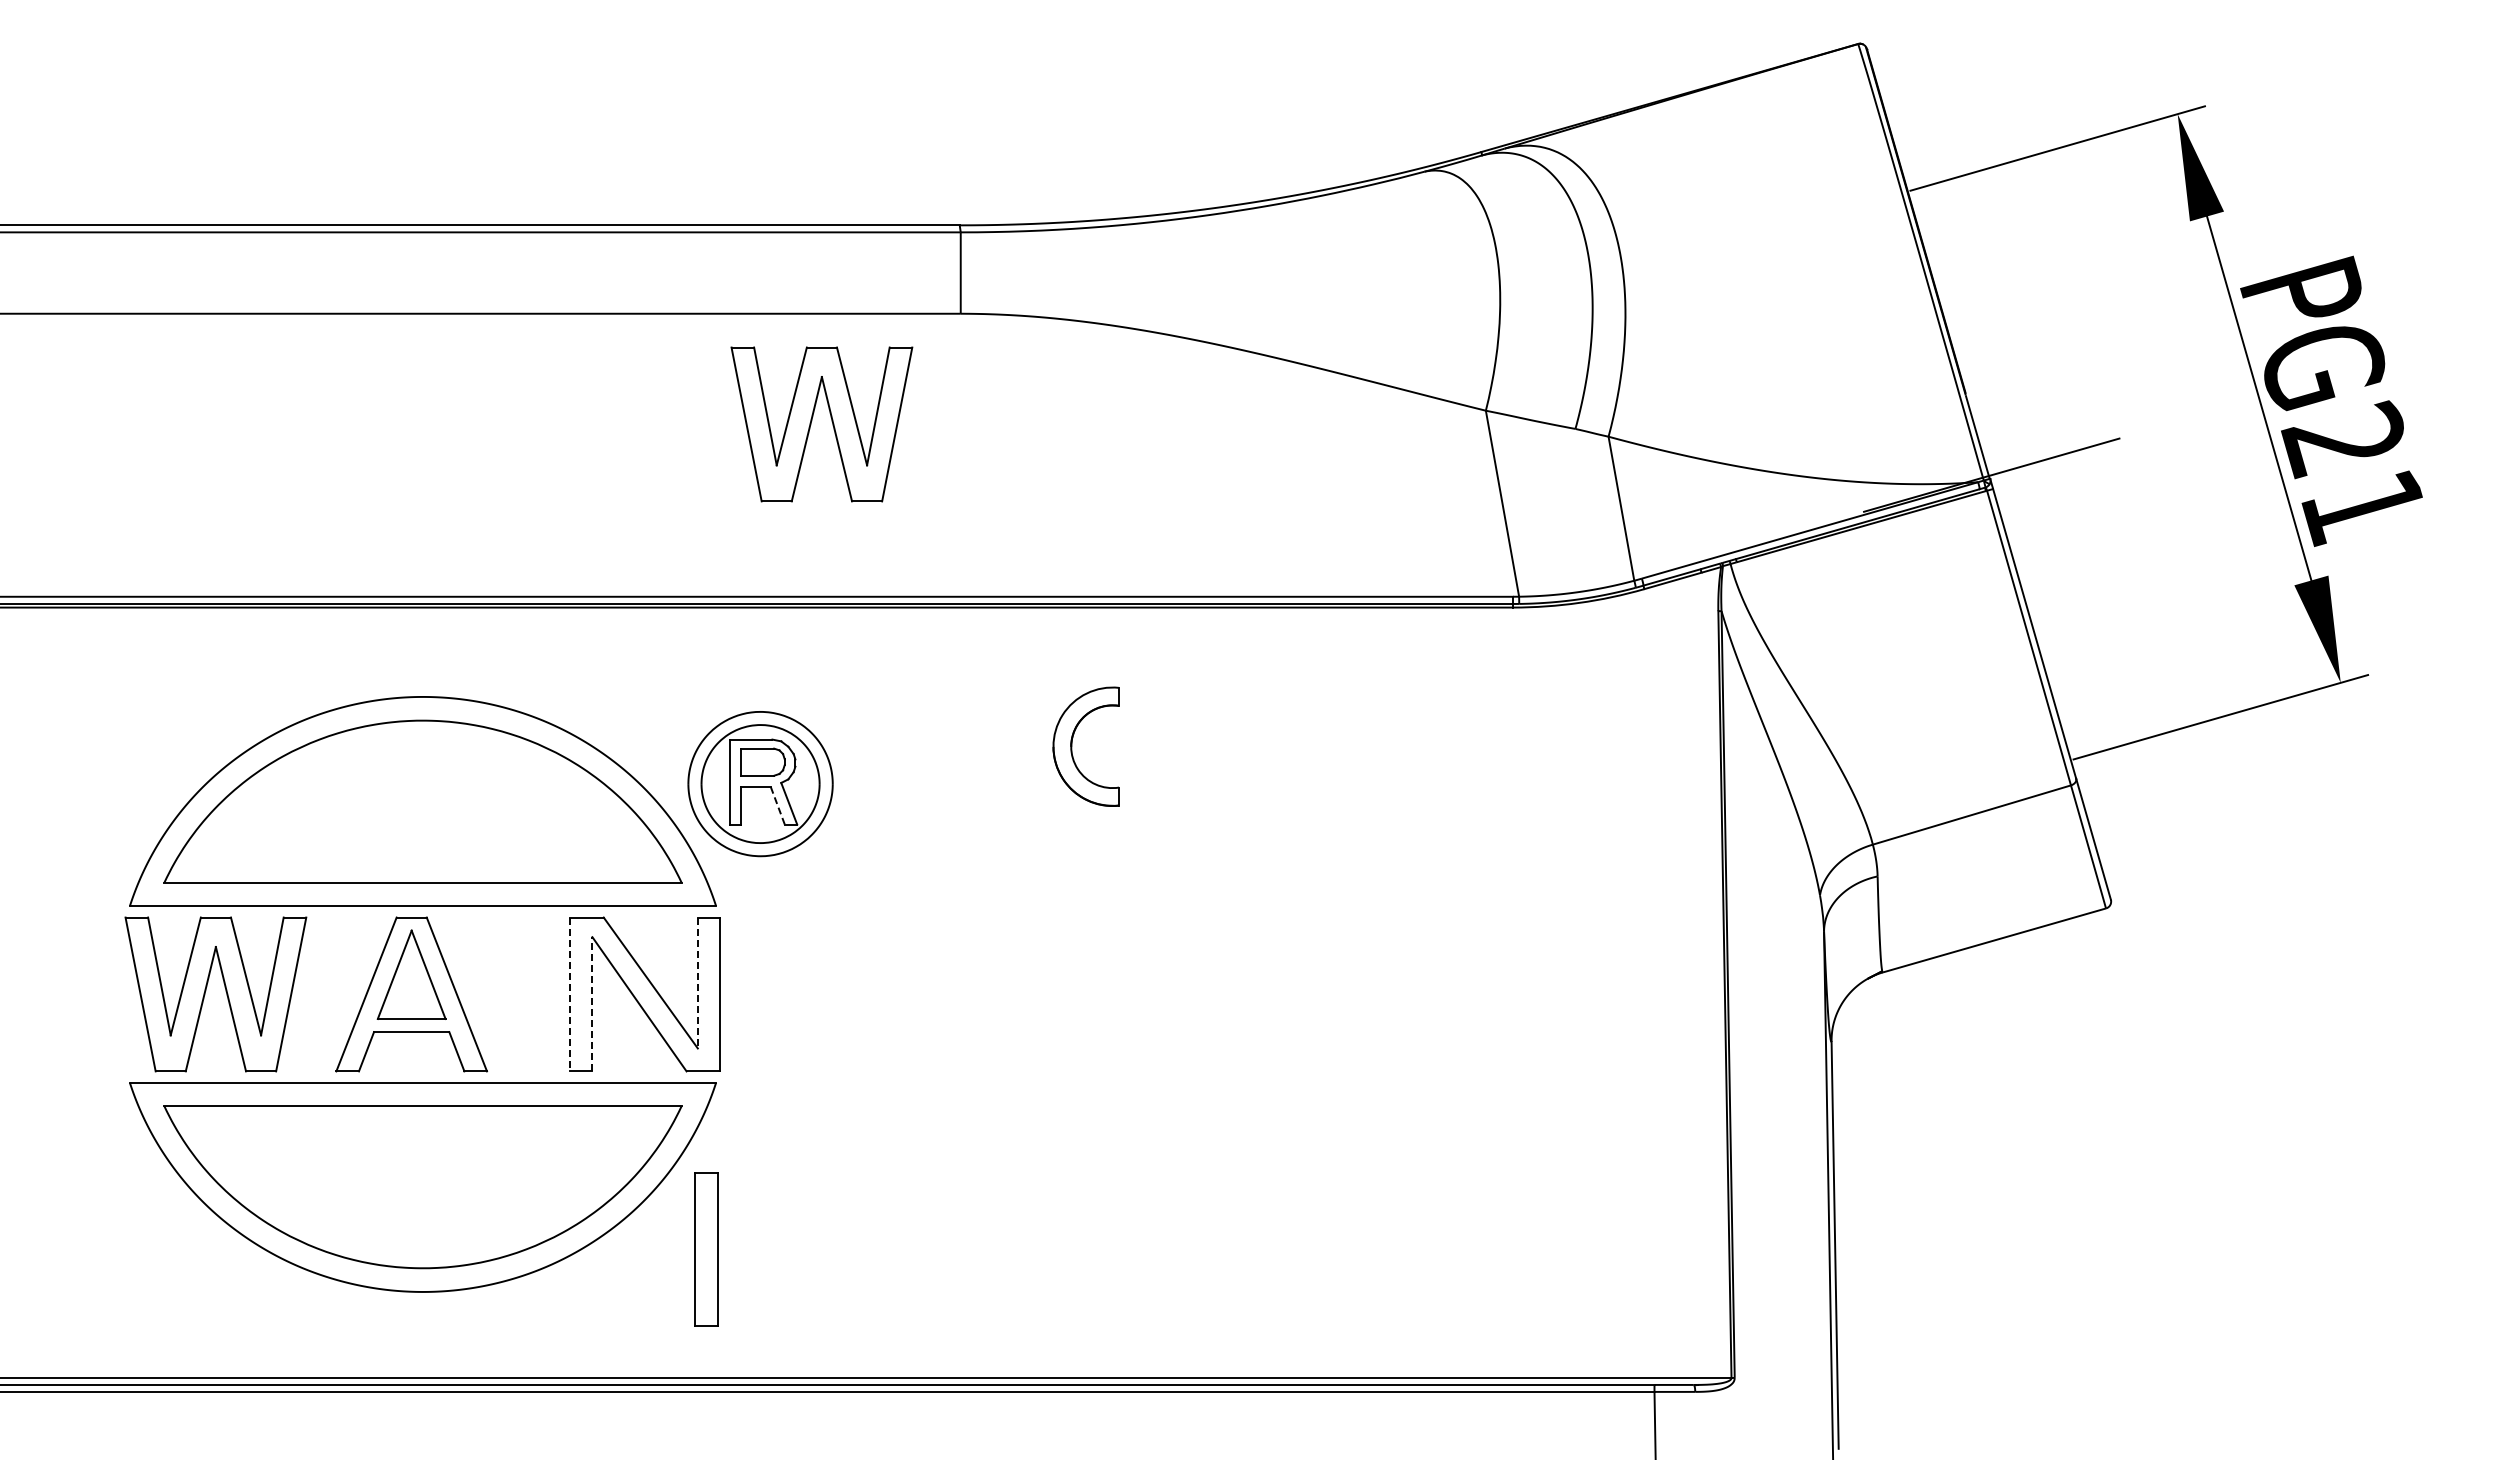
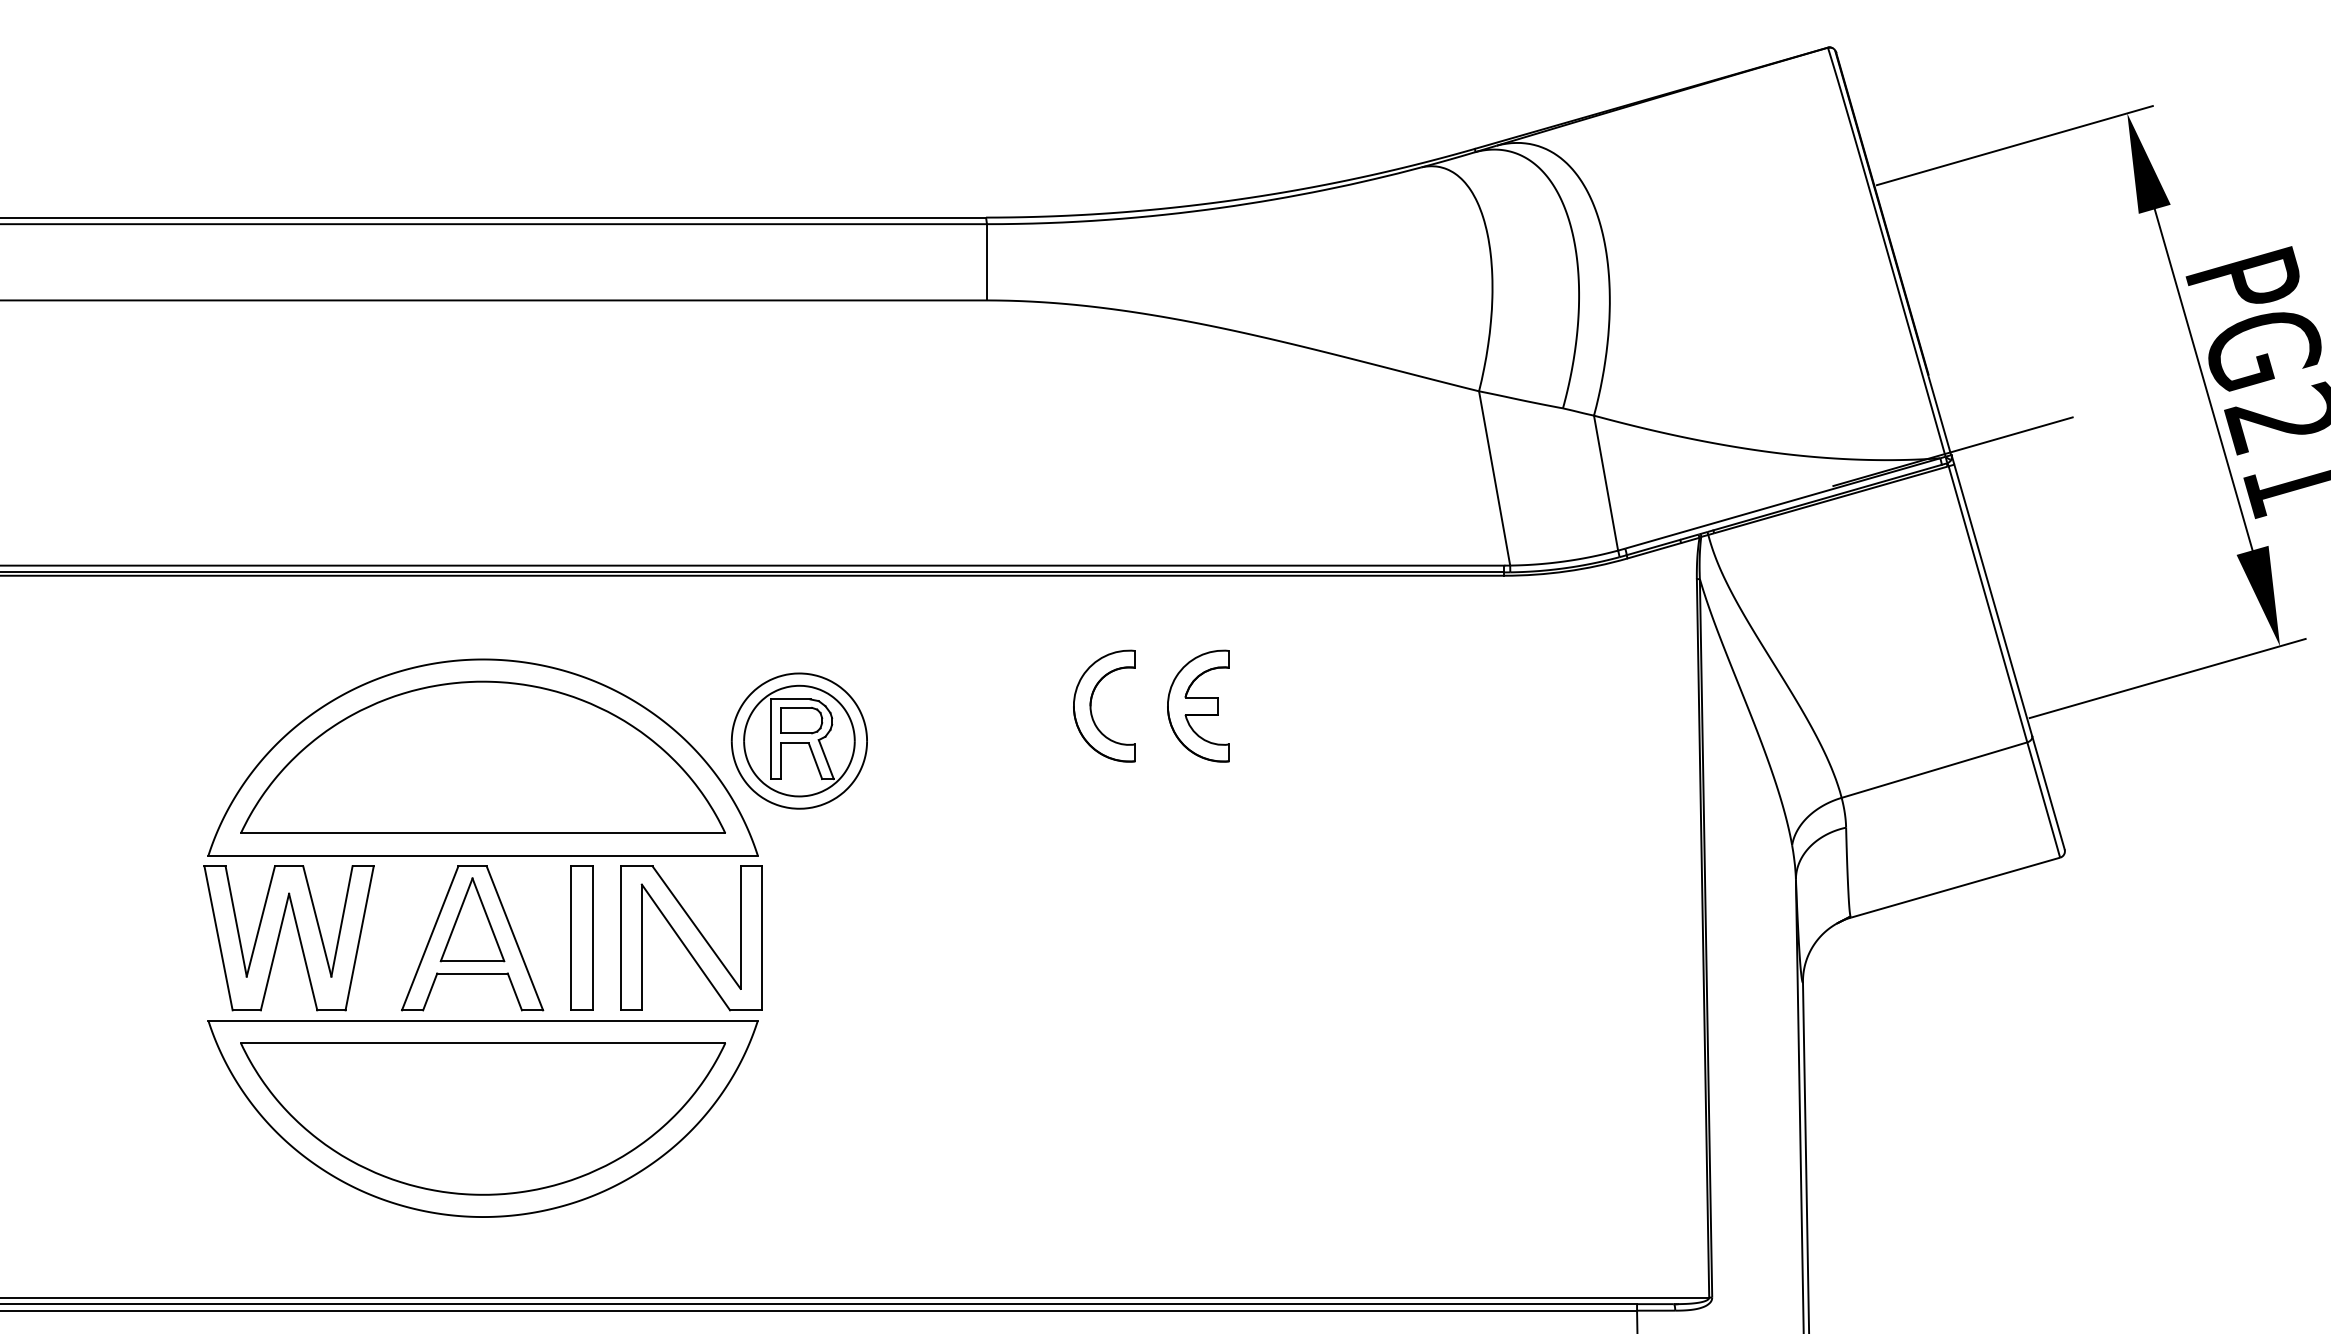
part: (812, 421) -> (848, 401), removed
part: (1185, 746) -> (1197, 705), added
line: (777, 805) -> (815, 761), dashed -> solid
line: (697, 983) -> (740, 927), dashed -> solid
line: (569, 994) -> (620, 938), dashed -> solid
line: (592, 1003) -> (641, 946), dashed -> solid
part: (706, 1249) -> (581, 938), moved

